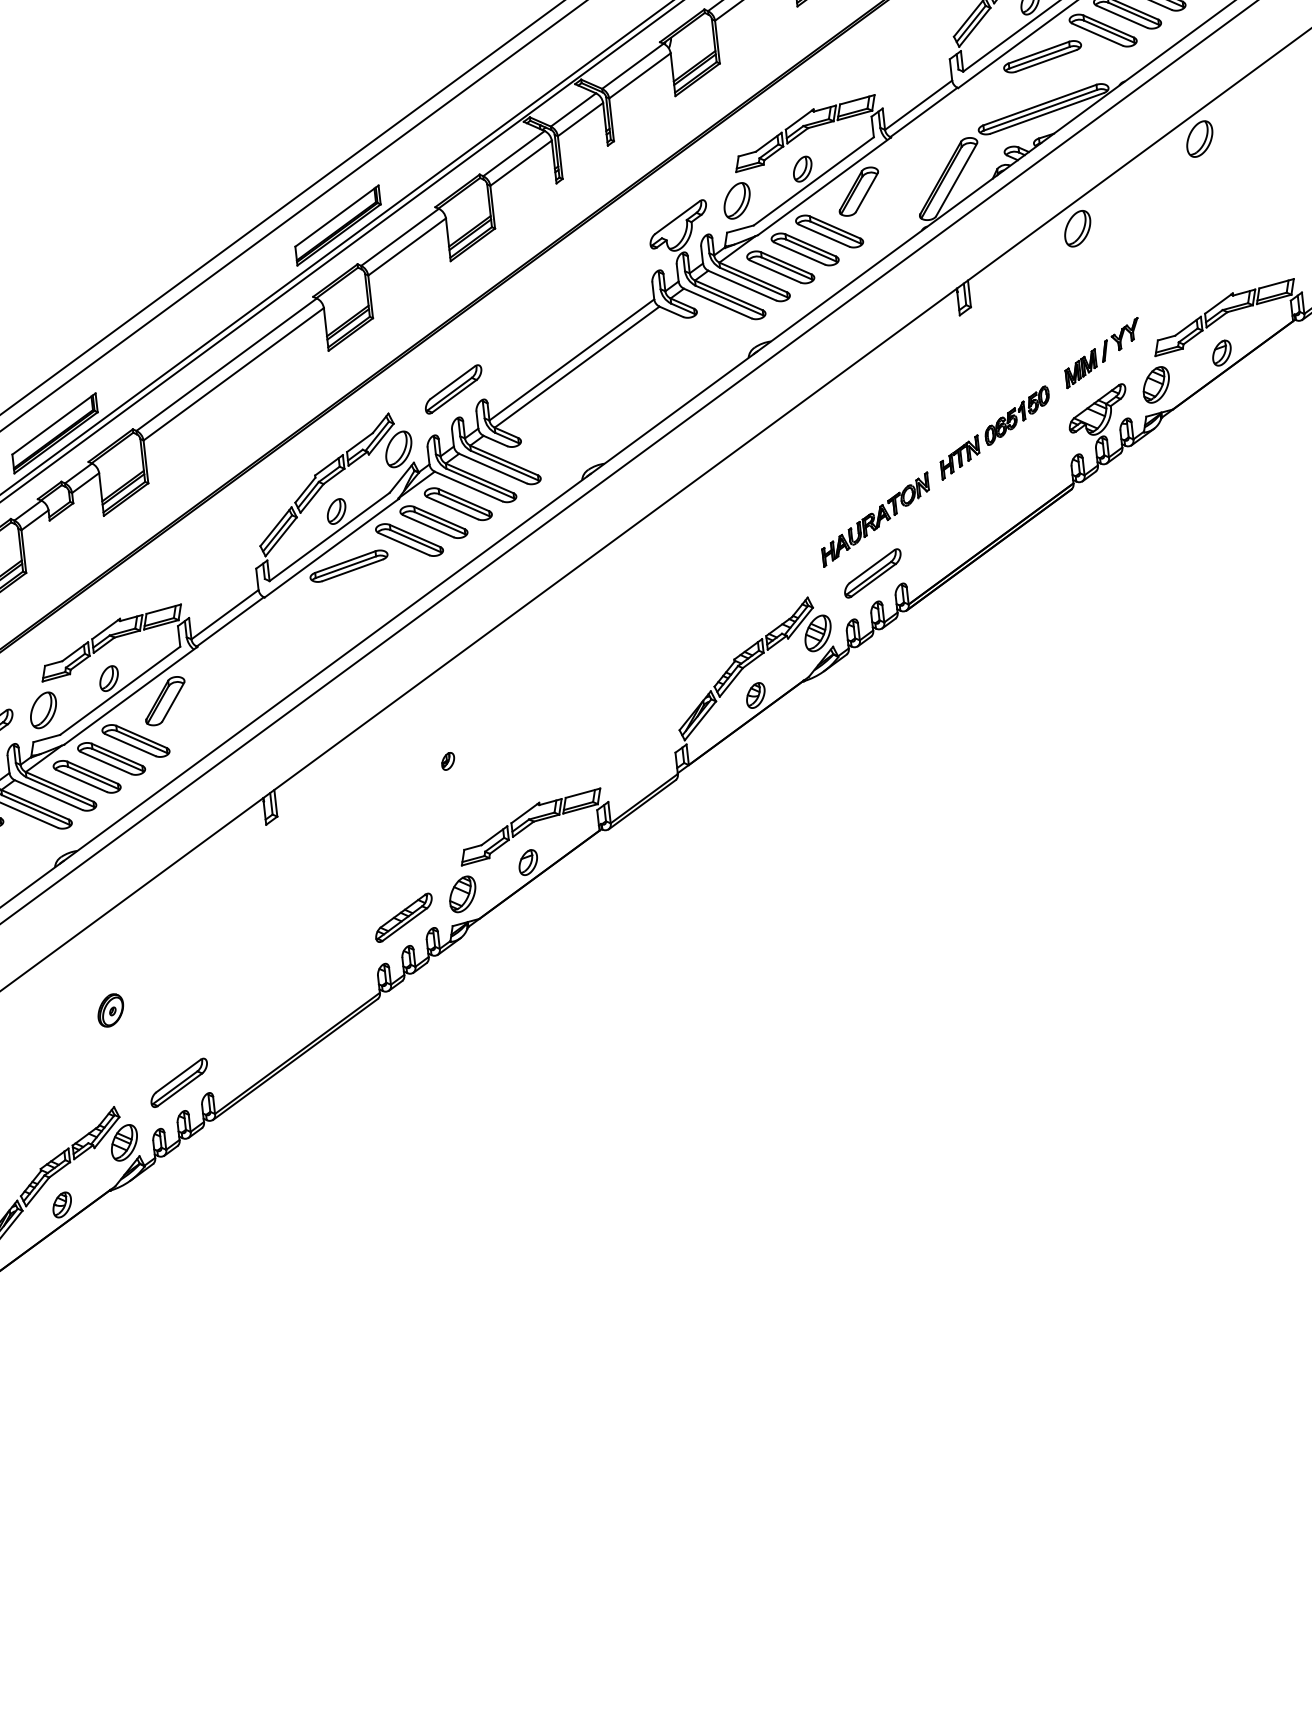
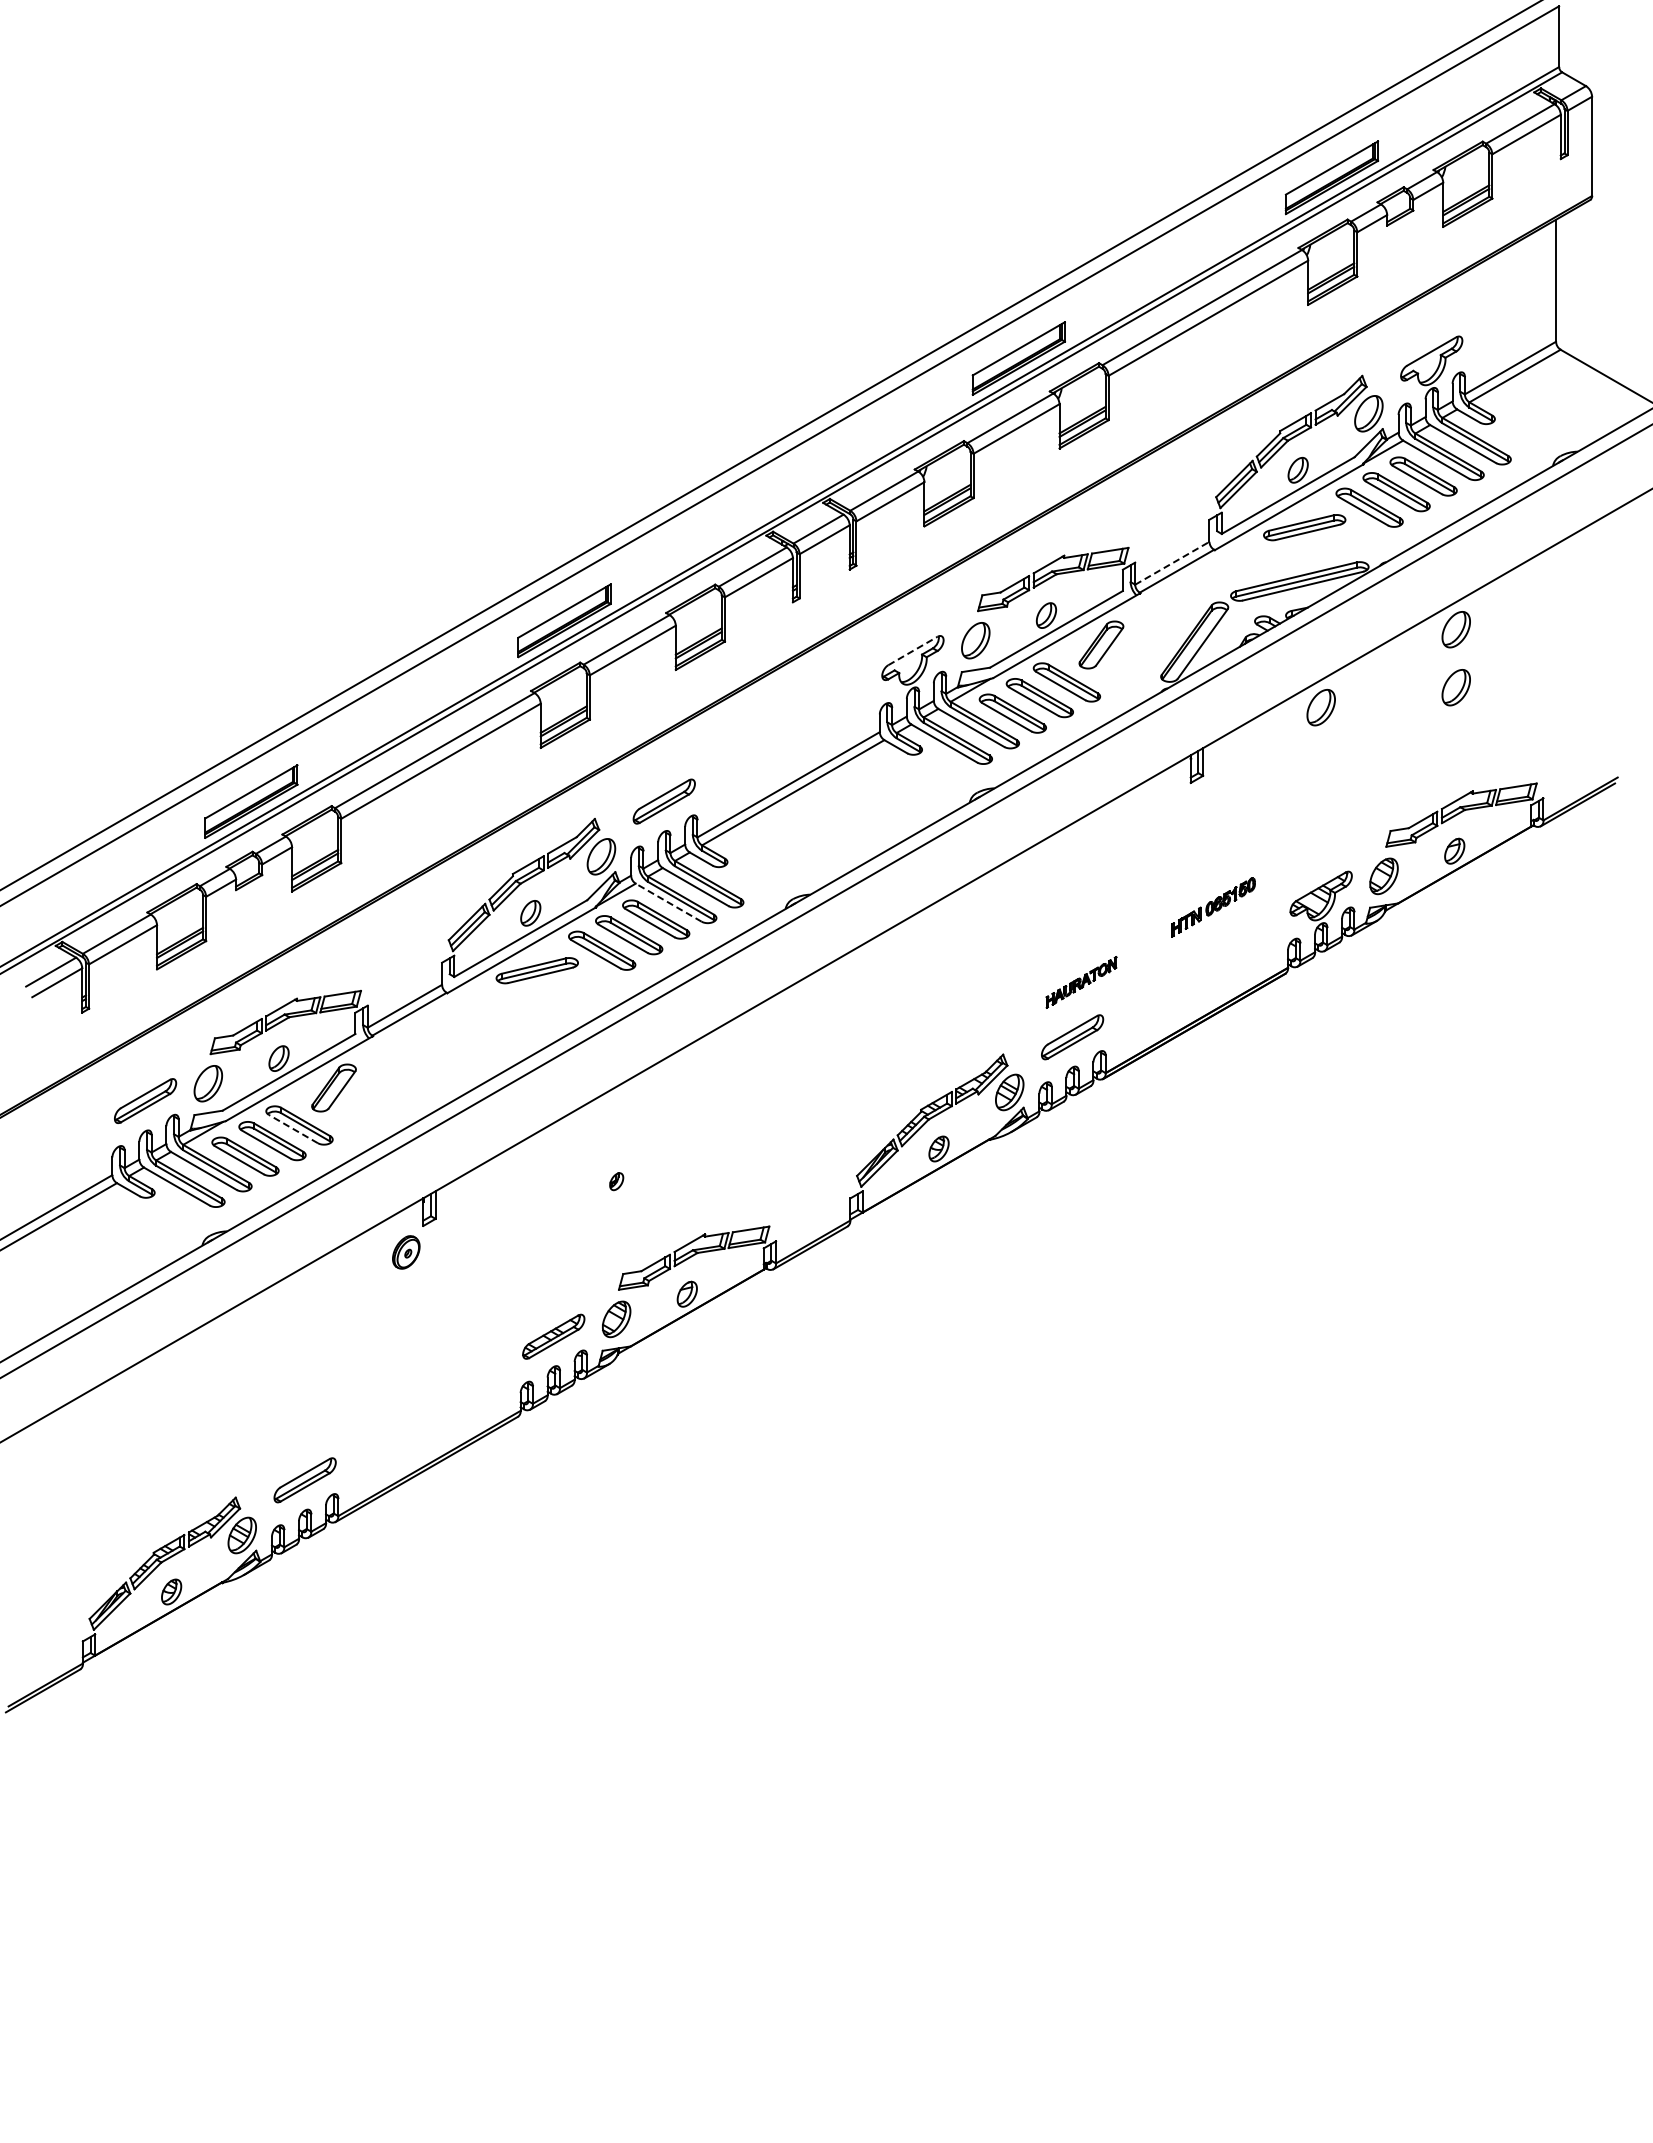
line: (918, 105) -> (1172, 563), solid -> dashed
part: (1205, 194) -> (1455, 687), added
line: (678, 217) -> (913, 650), solid -> dashed
part: (1102, 352) -> (1332, 837), removed
part: (995, 433) -> (1213, 907), size x0.7
line: (468, 486) -> (668, 902), solid -> dashed
part: (875, 519) -> (1081, 982), size x0.6
line: (129, 744) -> (292, 1128), solid -> dashed
part: (111, 1010) -> (406, 1252), moved

